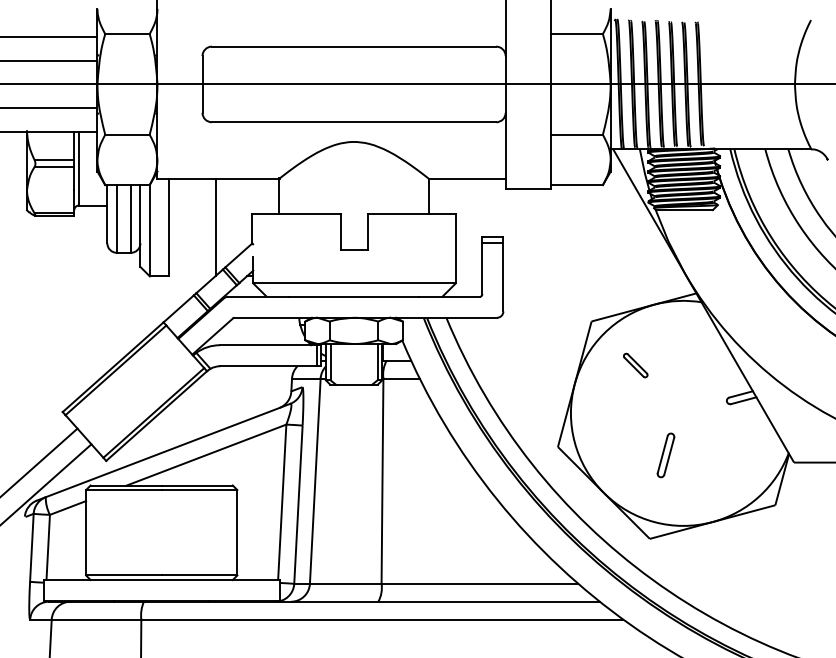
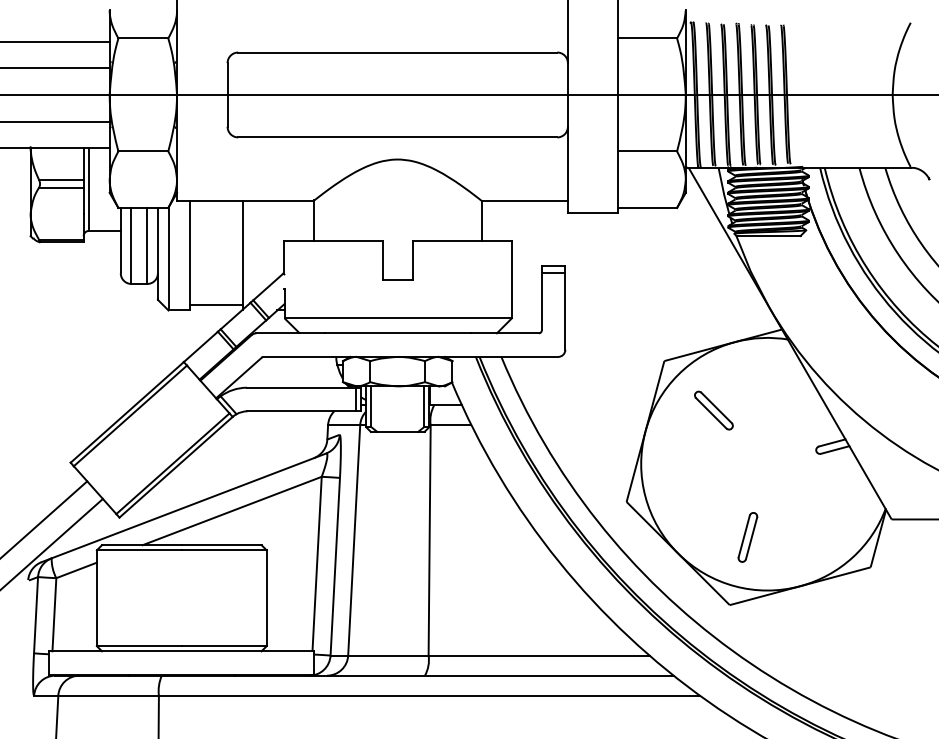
line: (191, 271) -> (215, 305), added
part: (635, 365) -> (713, 410), size x1.43
part: (665, 455) -> (747, 537), moved

